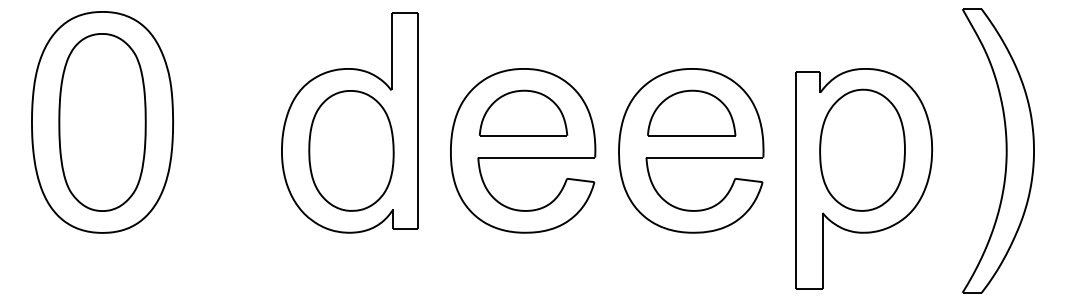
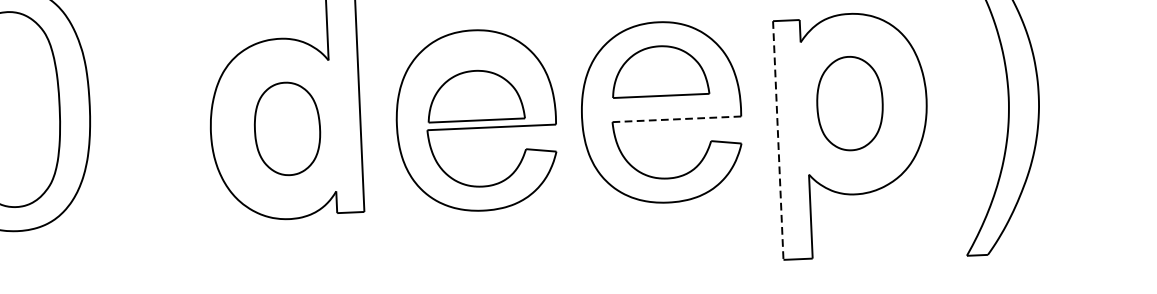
part: (523, 112) -> (475, 94), moved
part: (862, 149) -> (849, 102), size x0.7
part: (351, 150) -> (287, 128), size x0.7
line: (705, 157) -> (677, 119), solid -> dashed
line: (796, 181) -> (778, 141), solid -> dashed

